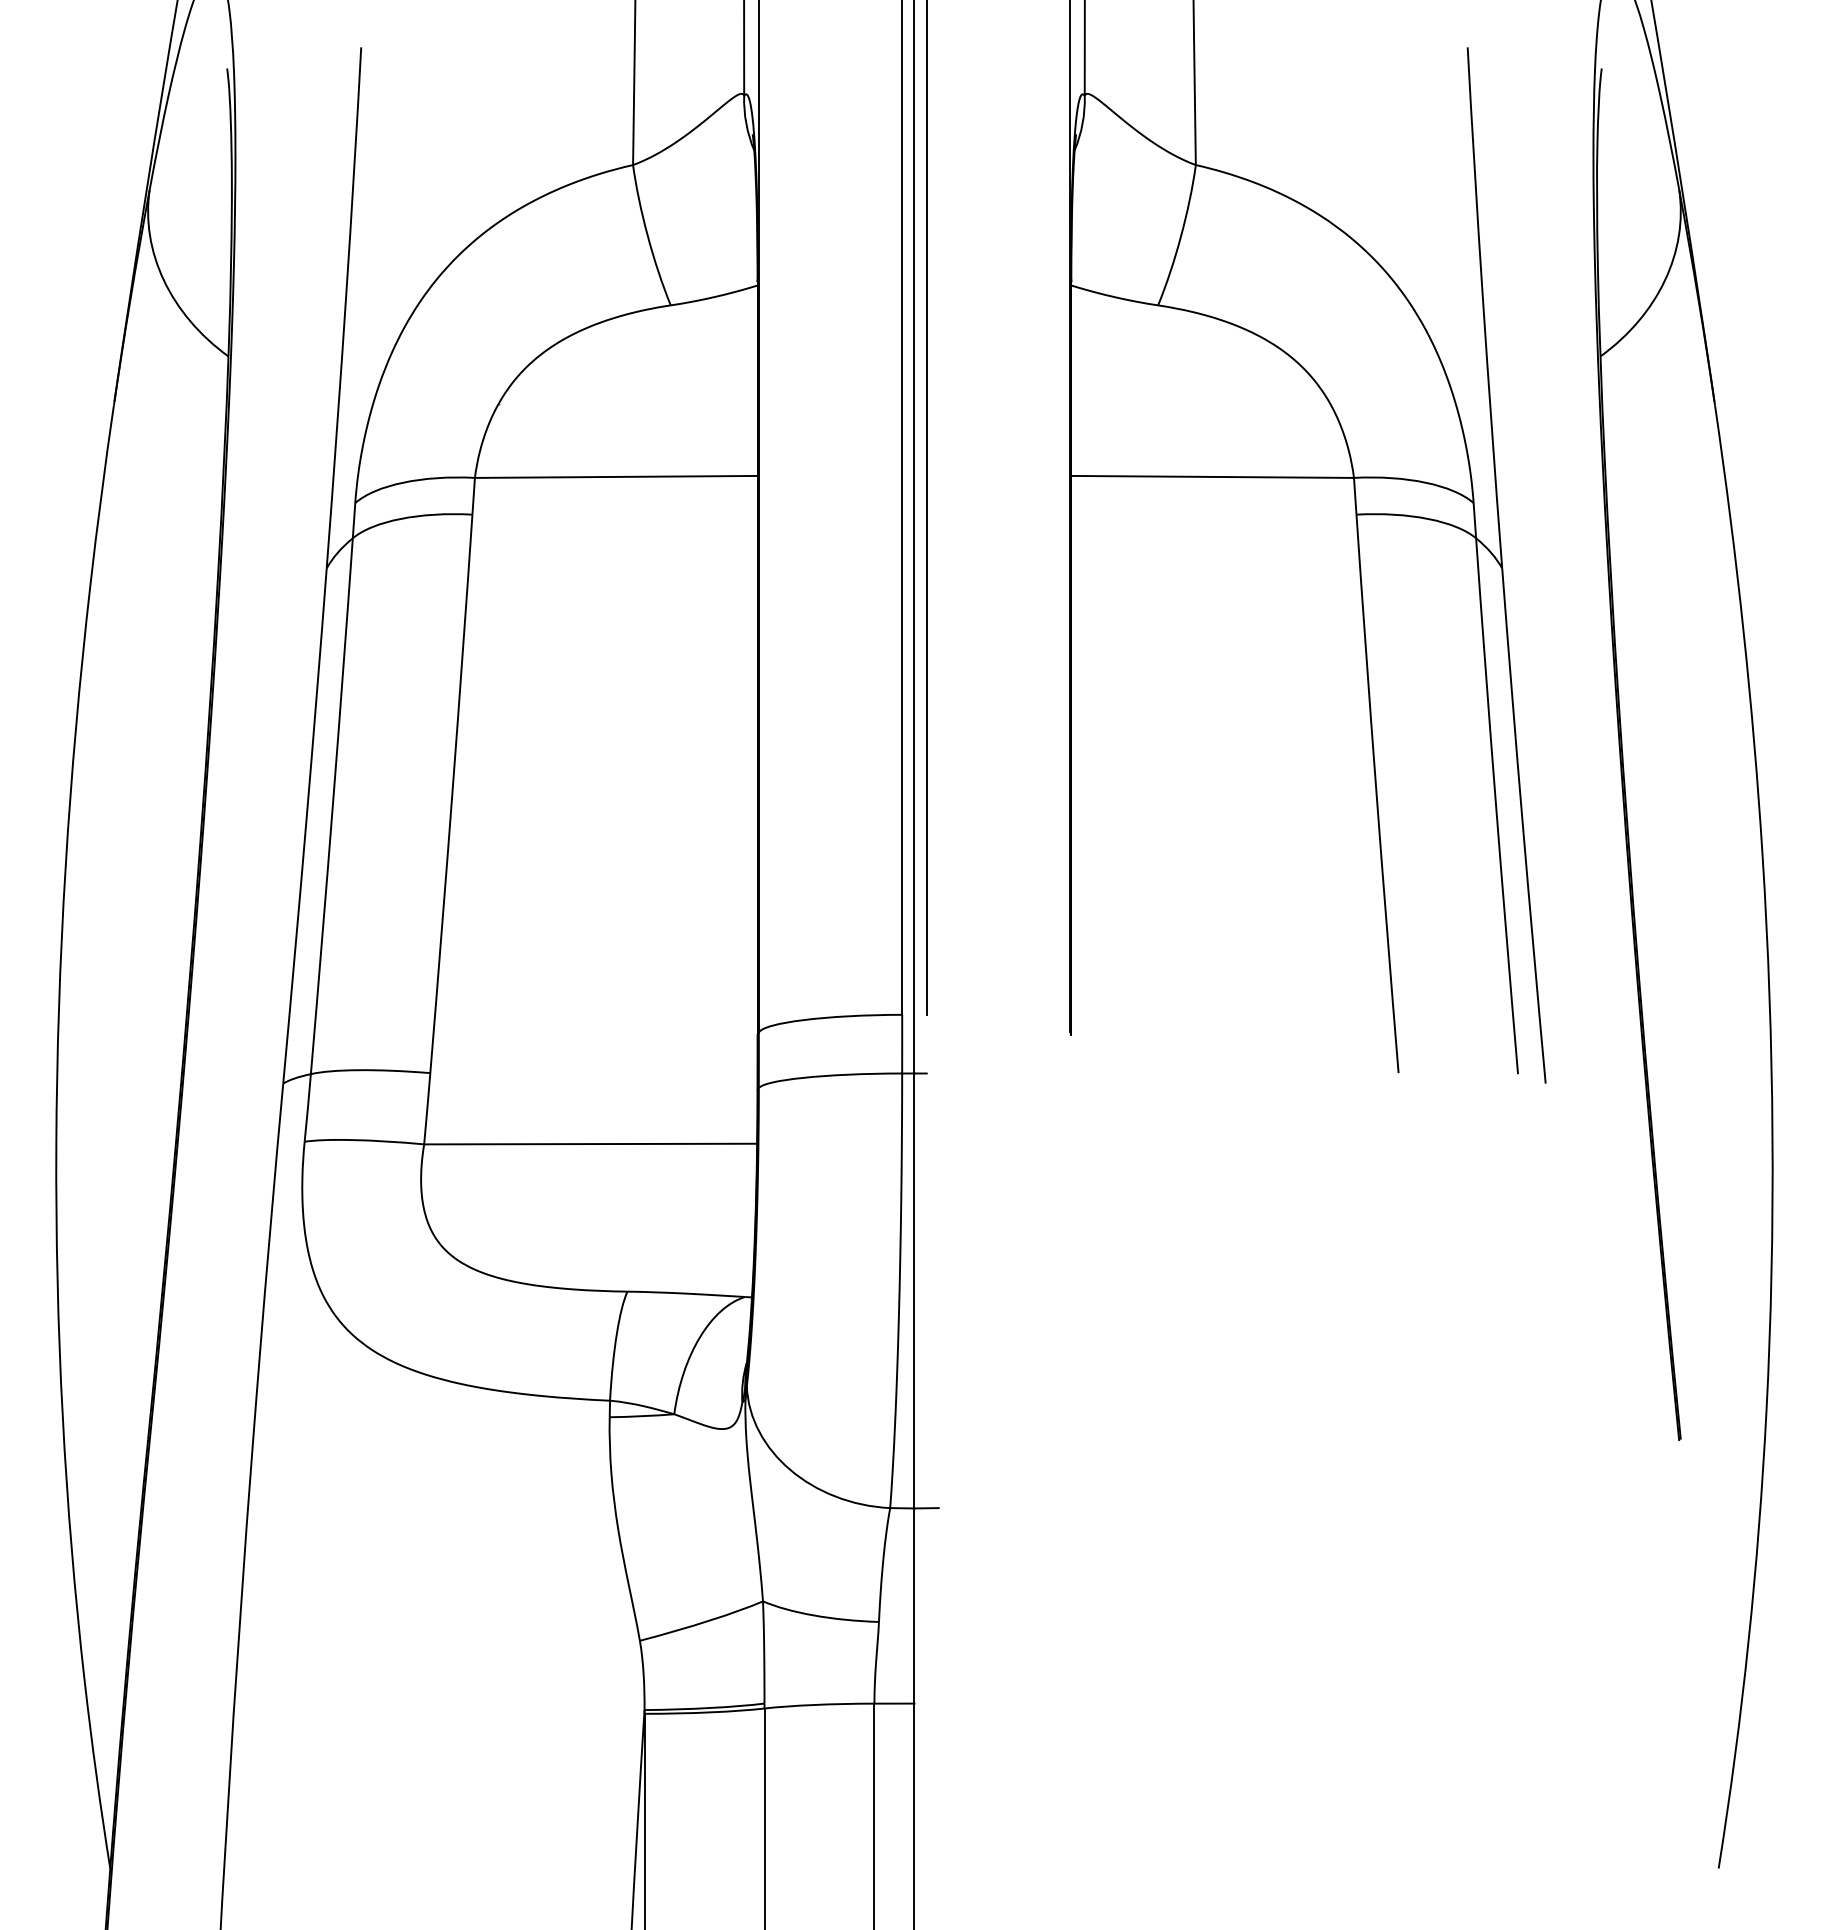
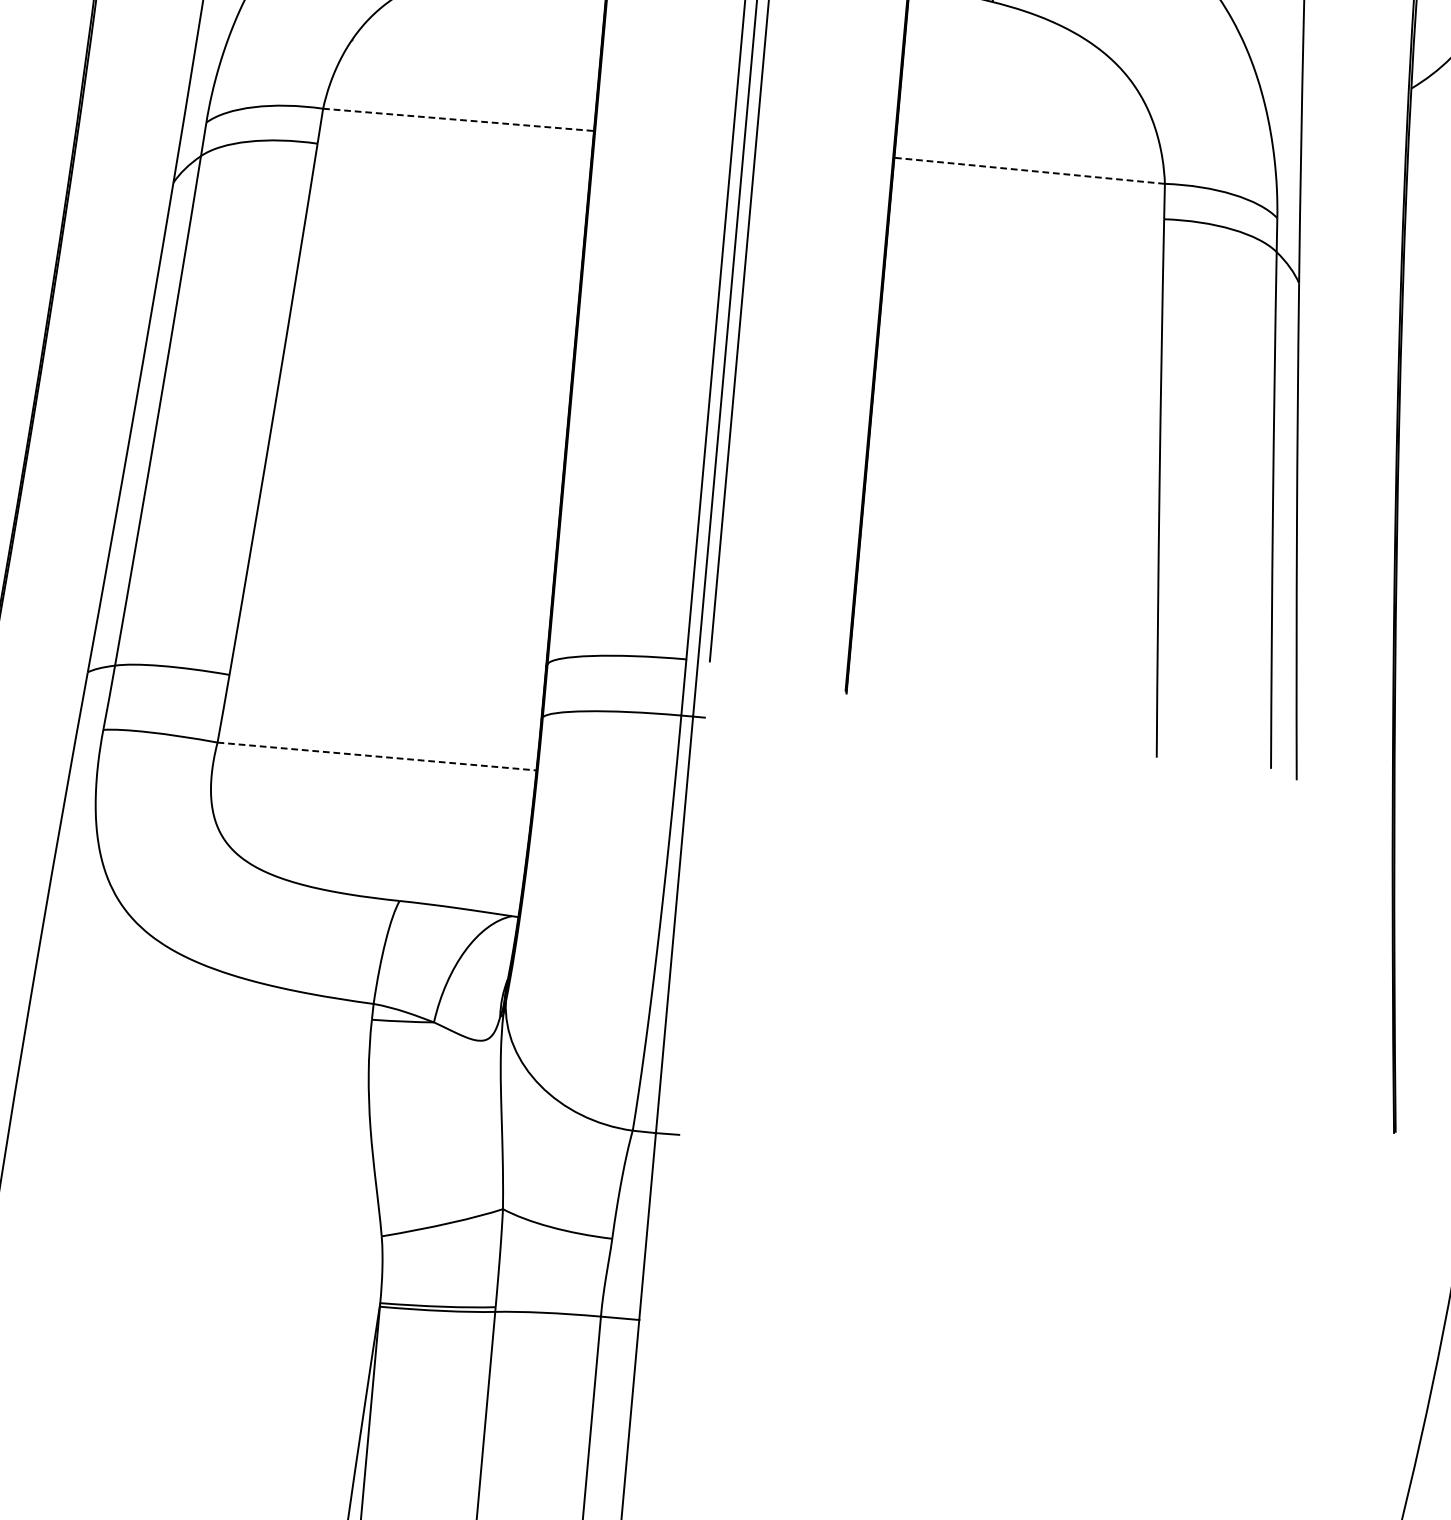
line: (616, 476) -> (458, 119), solid -> dashed
line: (1212, 476) -> (1029, 170), solid -> dashed
line: (591, 1144) -> (377, 757), solid -> dashed

